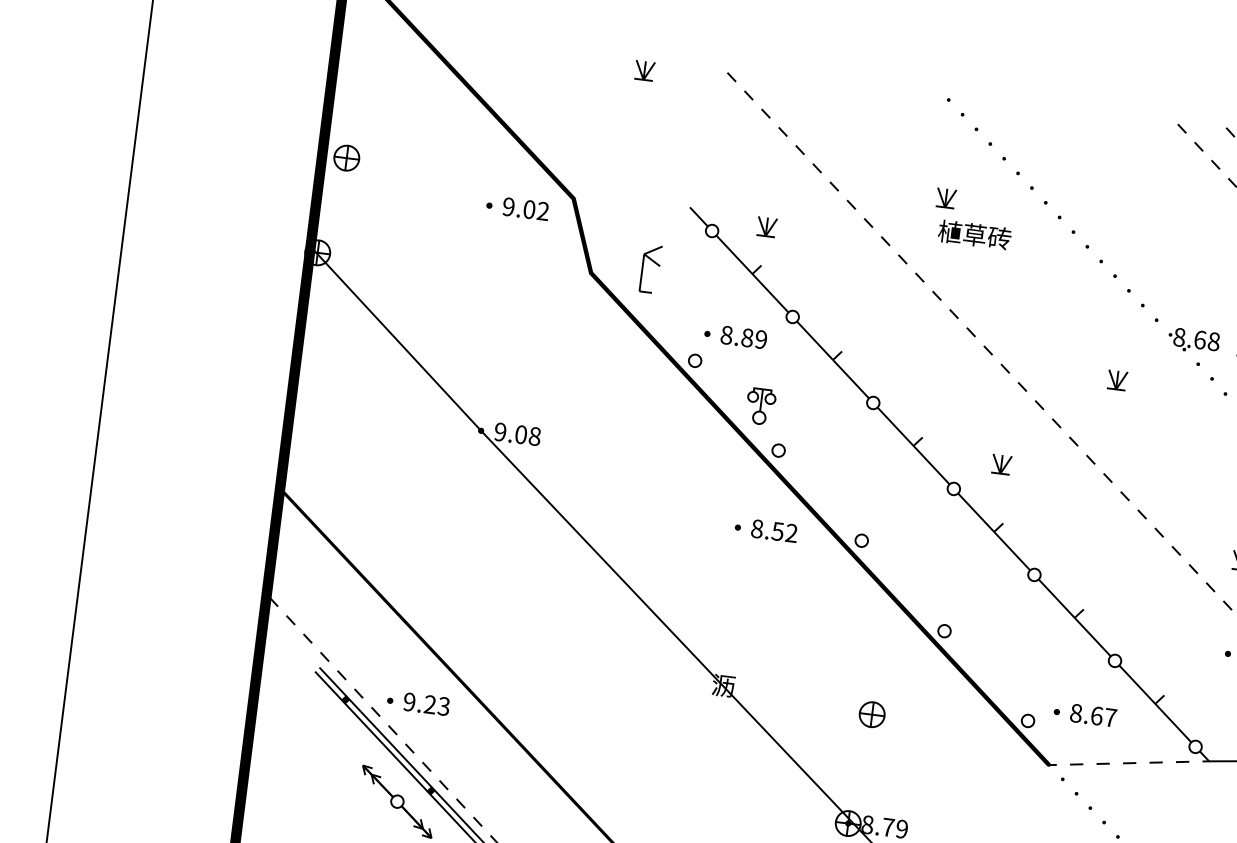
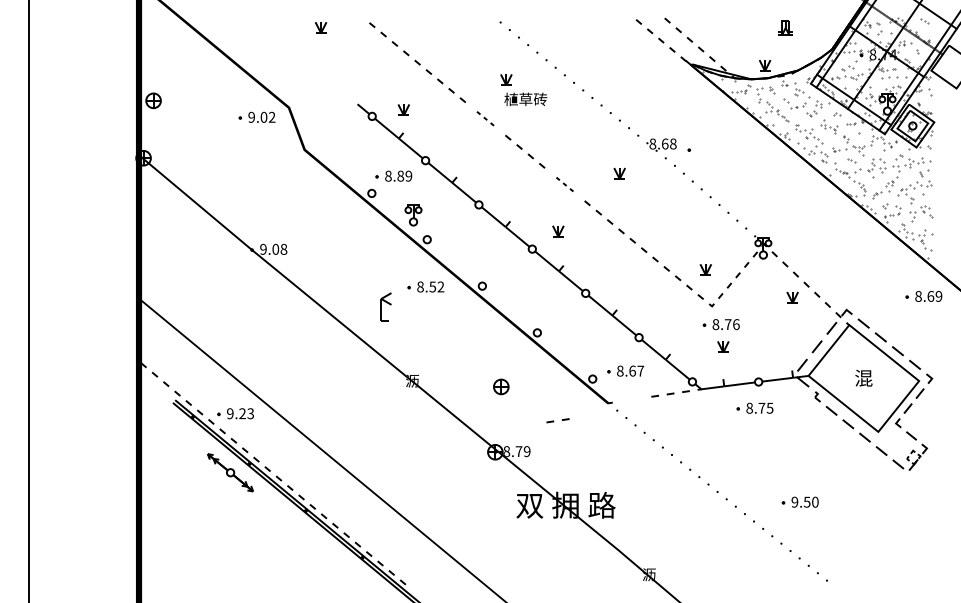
part: (902, 258) -> (485, 118), size x0.6
part: (649, 267) -> (385, 306), moved
part: (1021, 386) -> (564, 184), size x0.6
part: (1089, 763) -> (557, 420), moved

